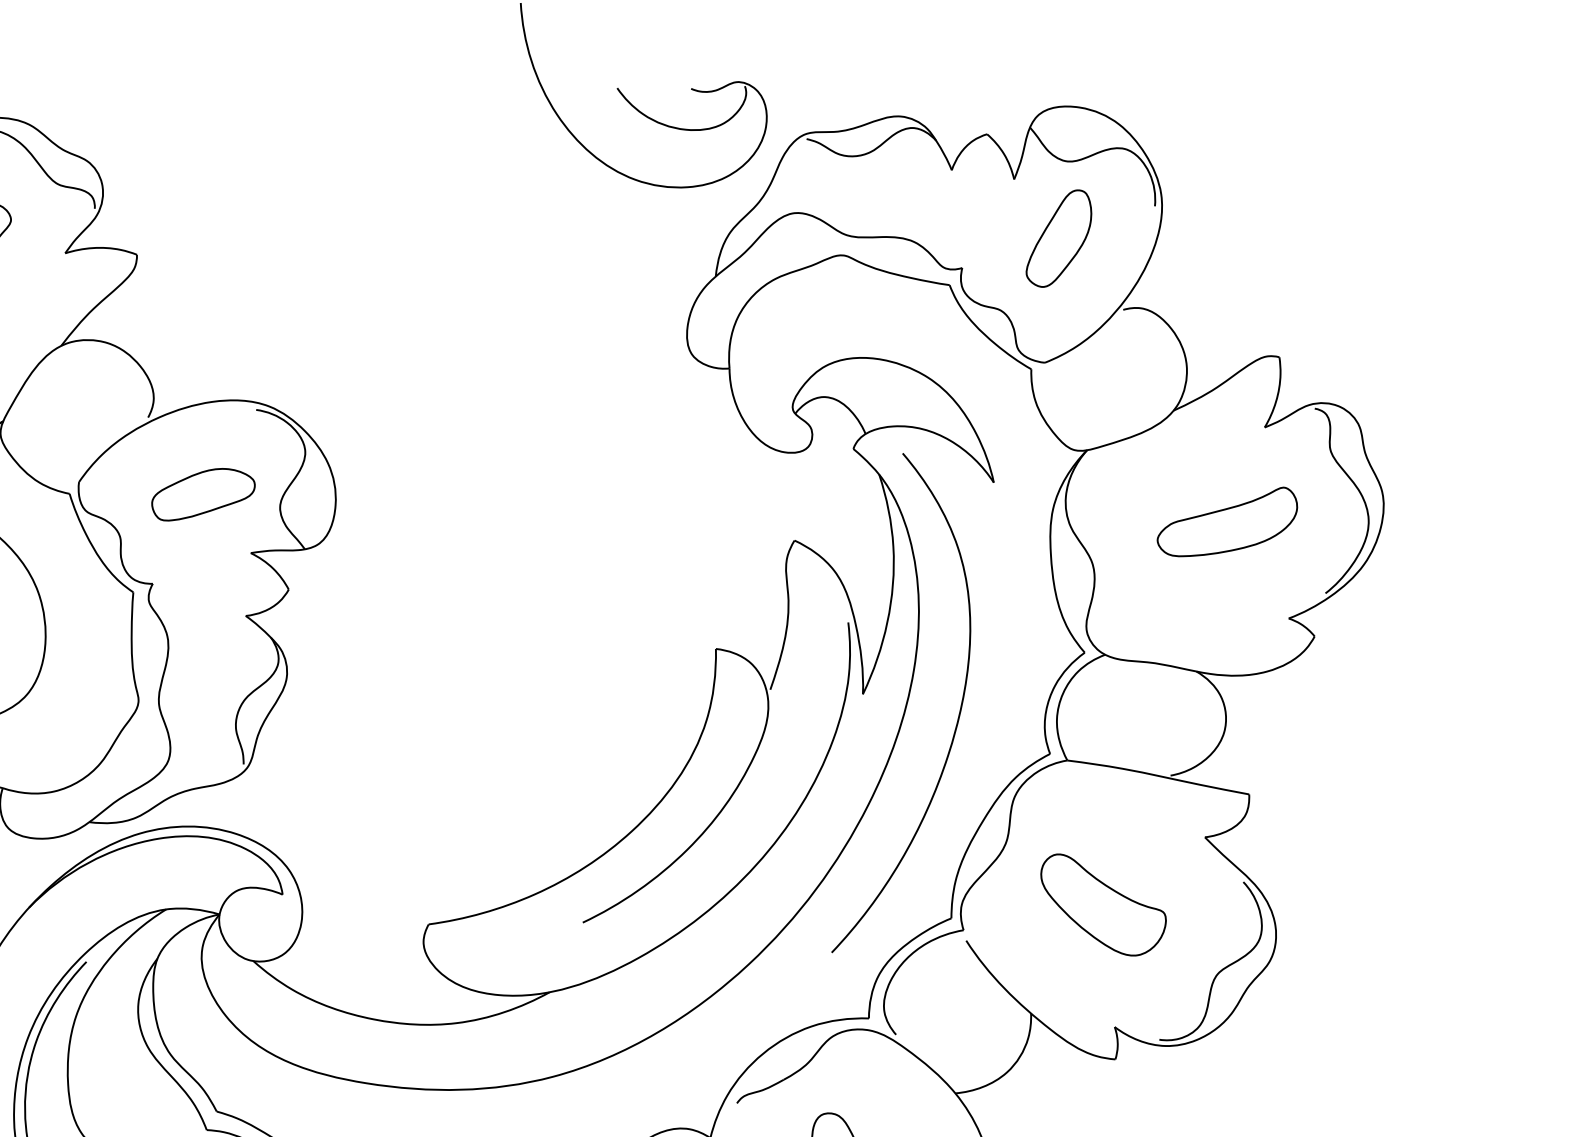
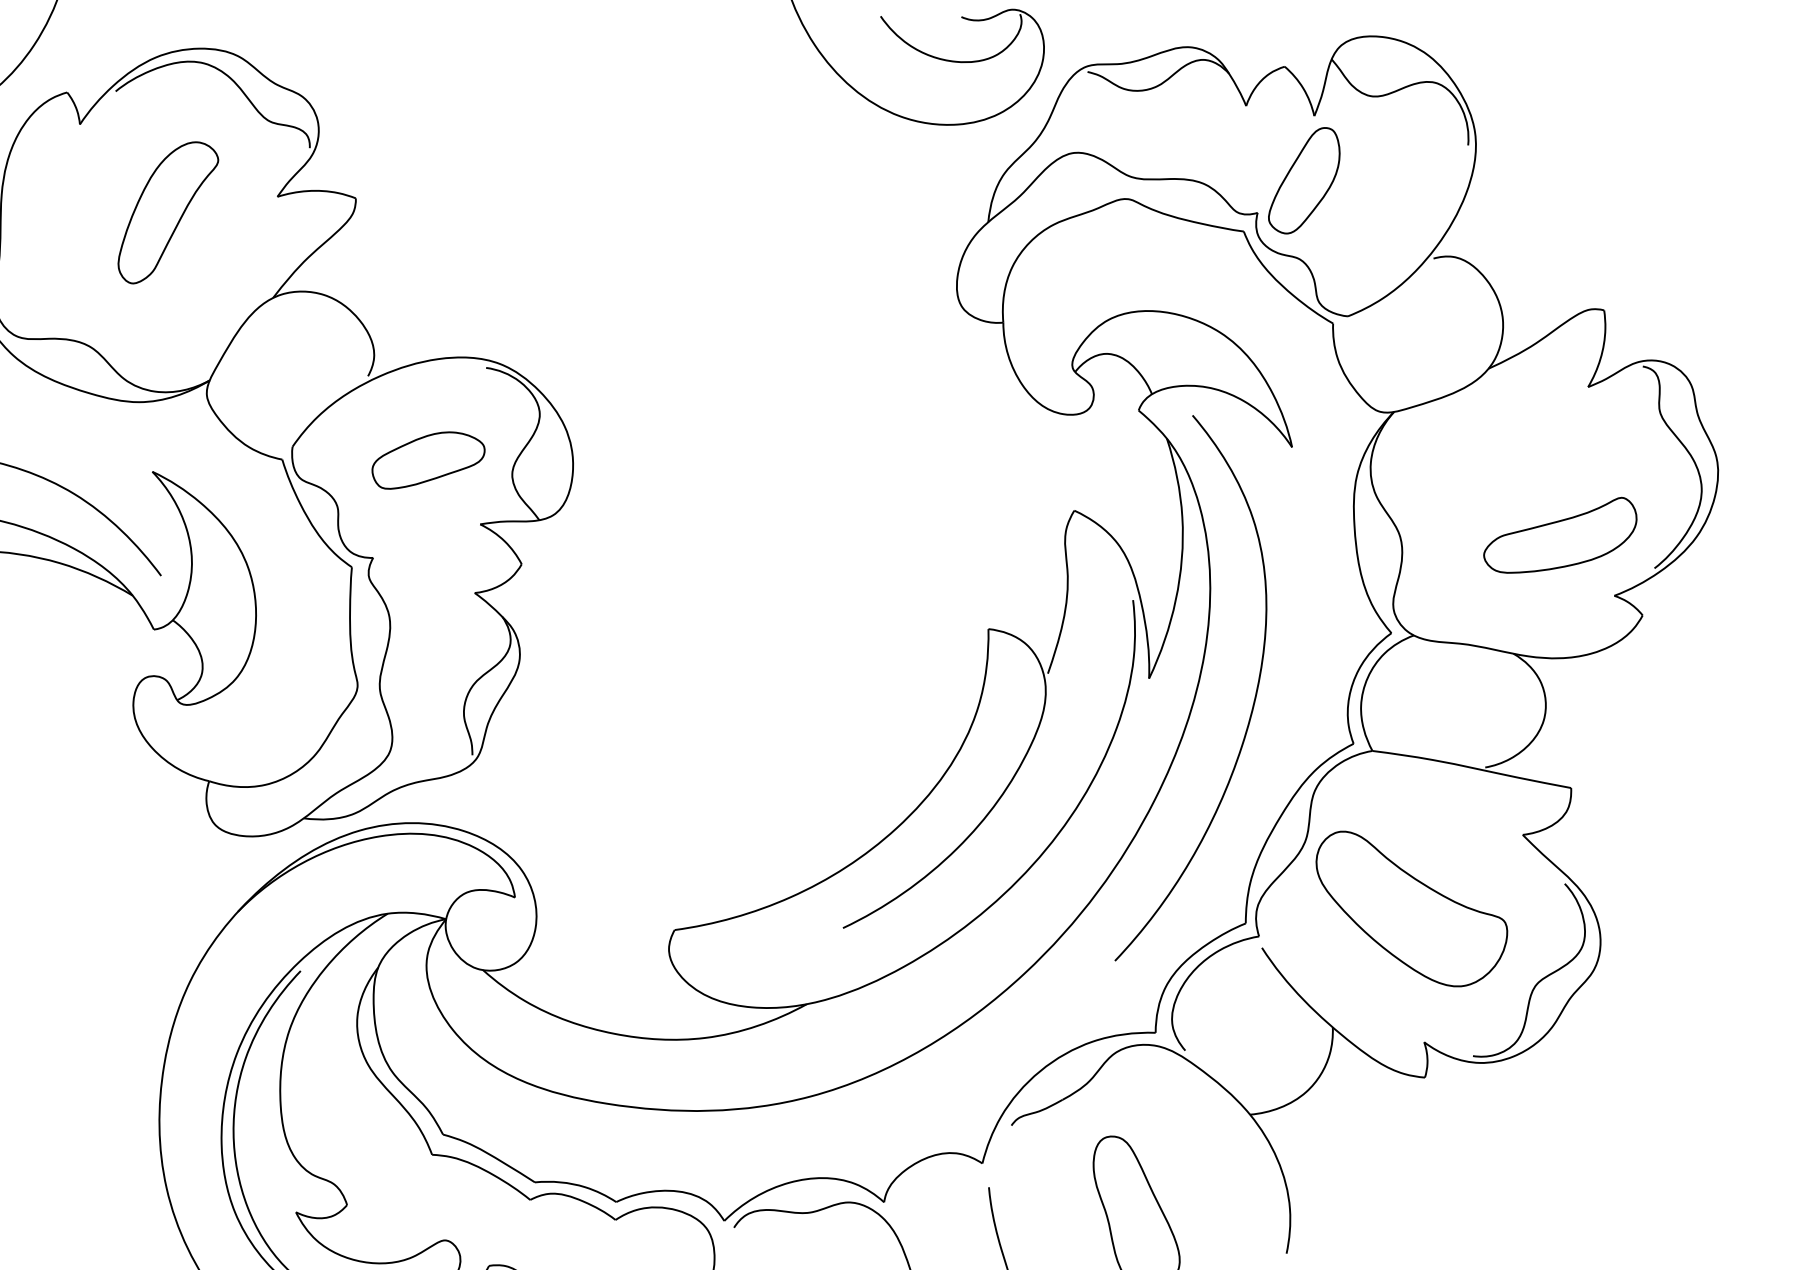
part: (1059, 238) -> (1304, 180), moved
part: (1227, 521) -> (1560, 534), moved
part: (1104, 904) -> (1412, 908), size x1.4

